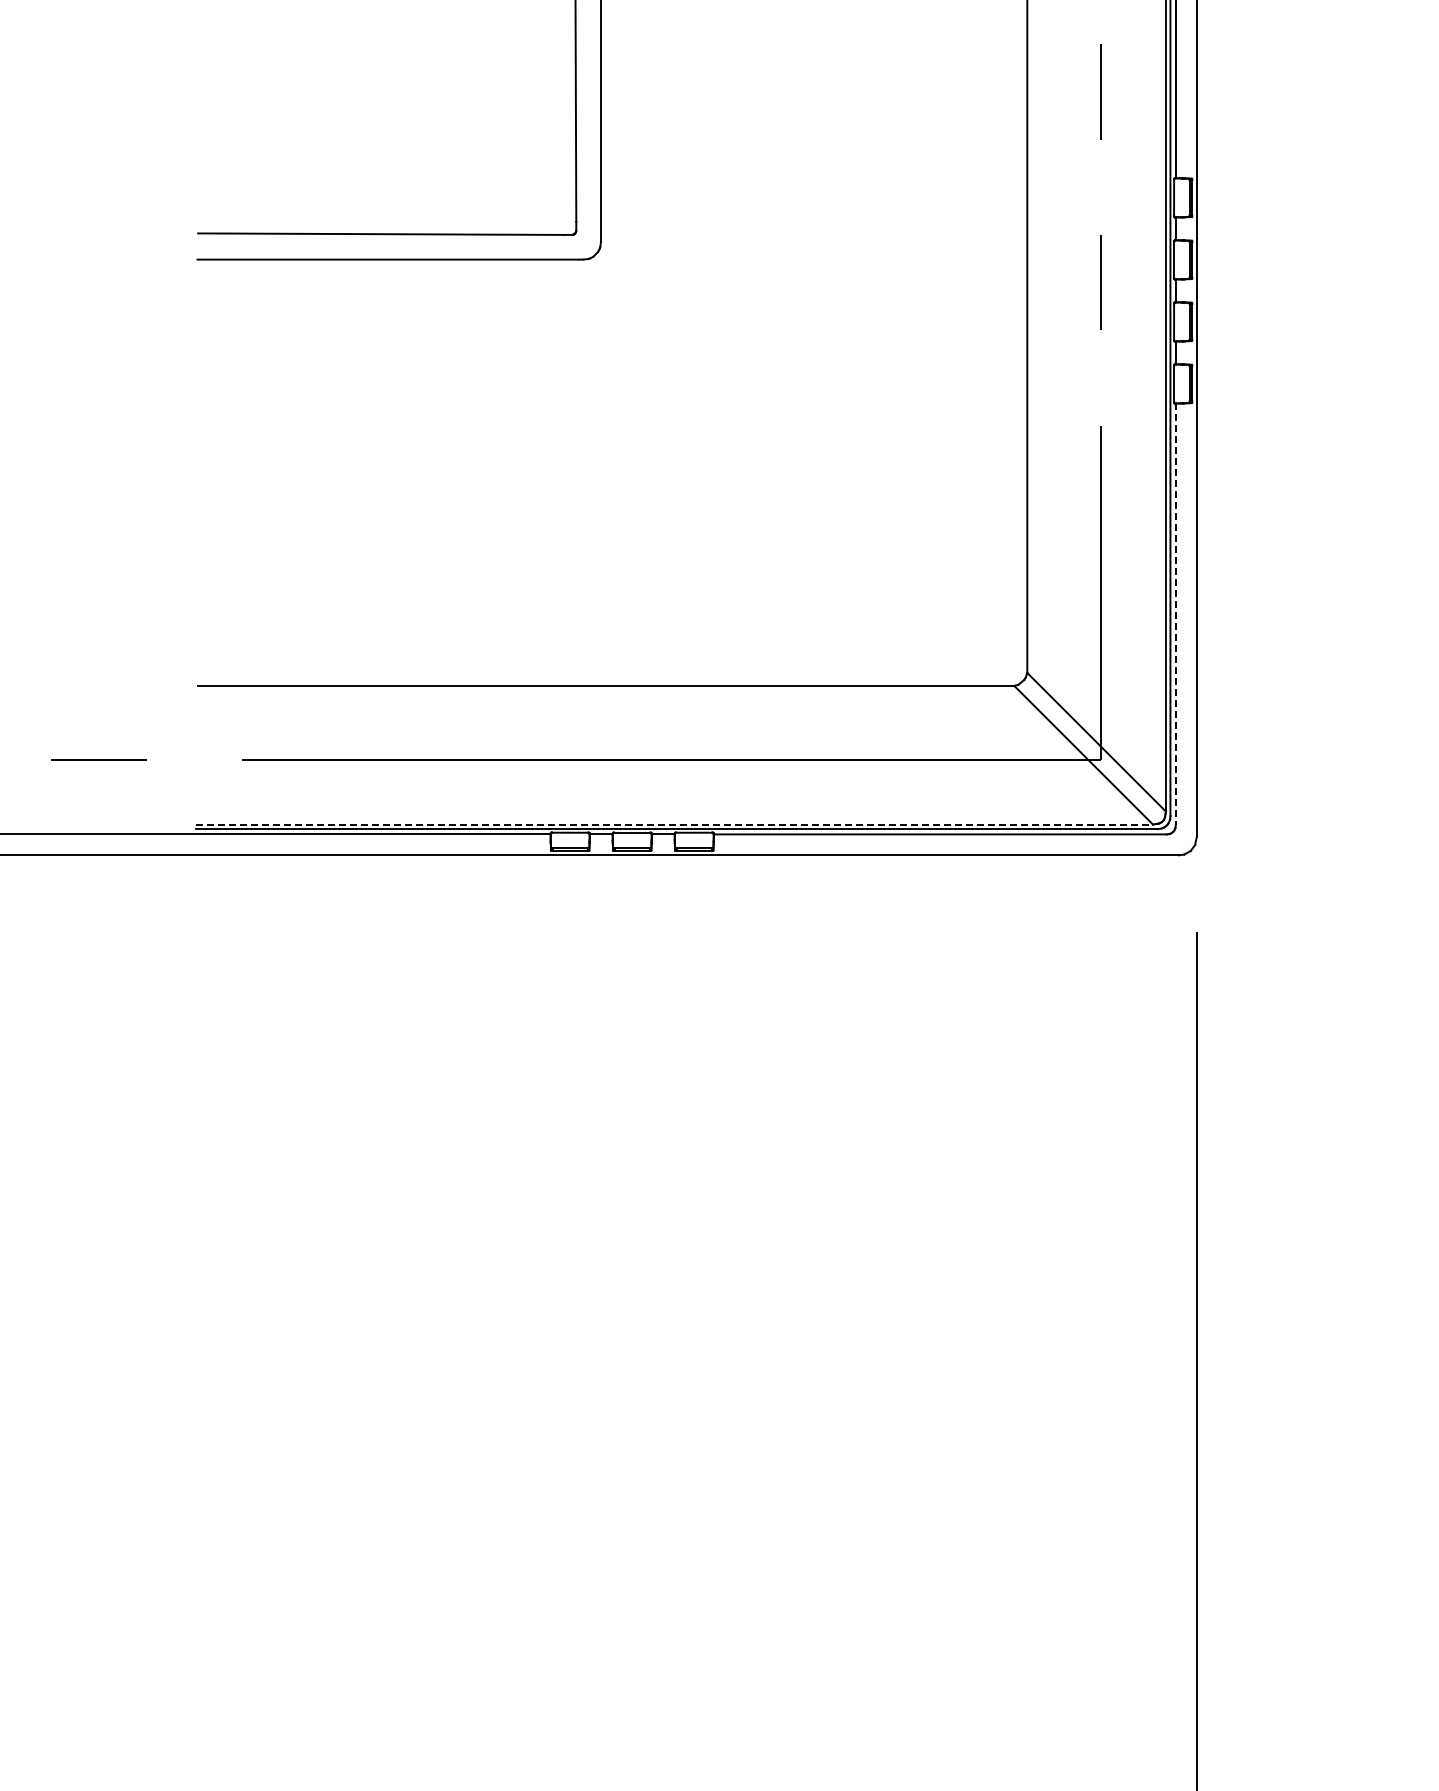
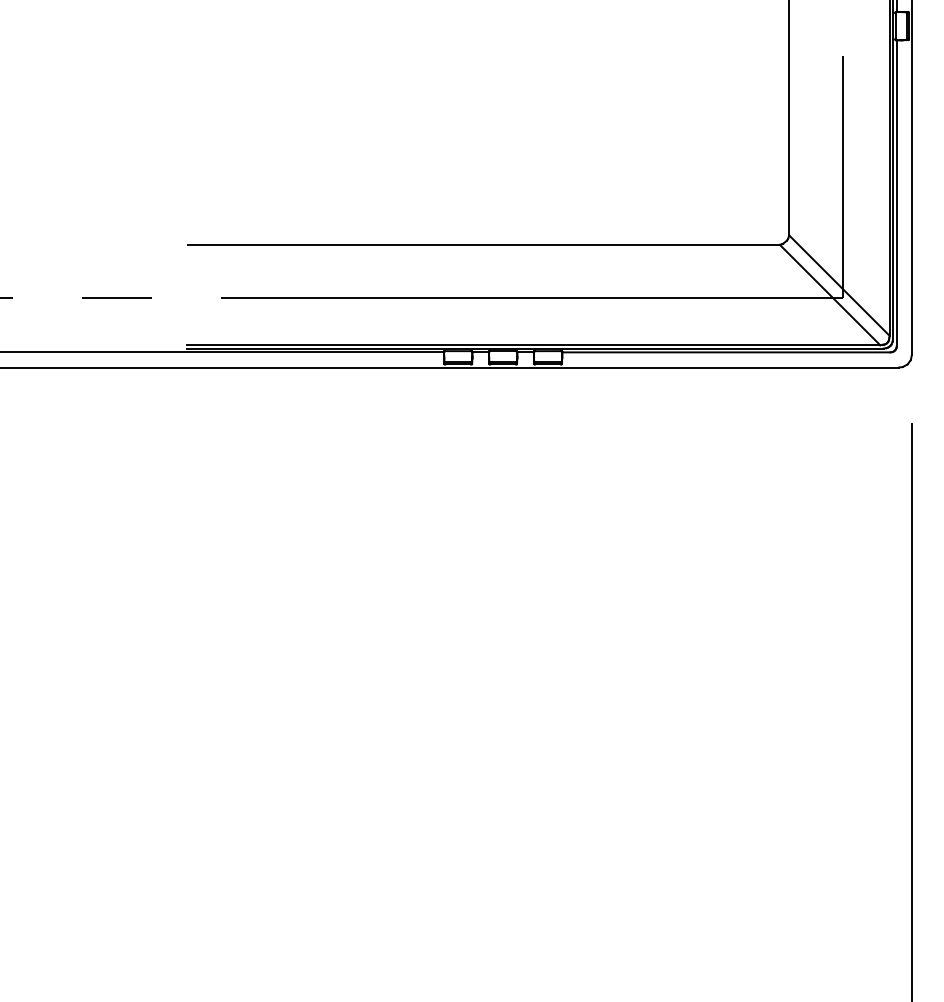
line: (1175, 614) -> (896, 193), dashed -> solid
line: (674, 824) -> (533, 345), dashed -> solid

